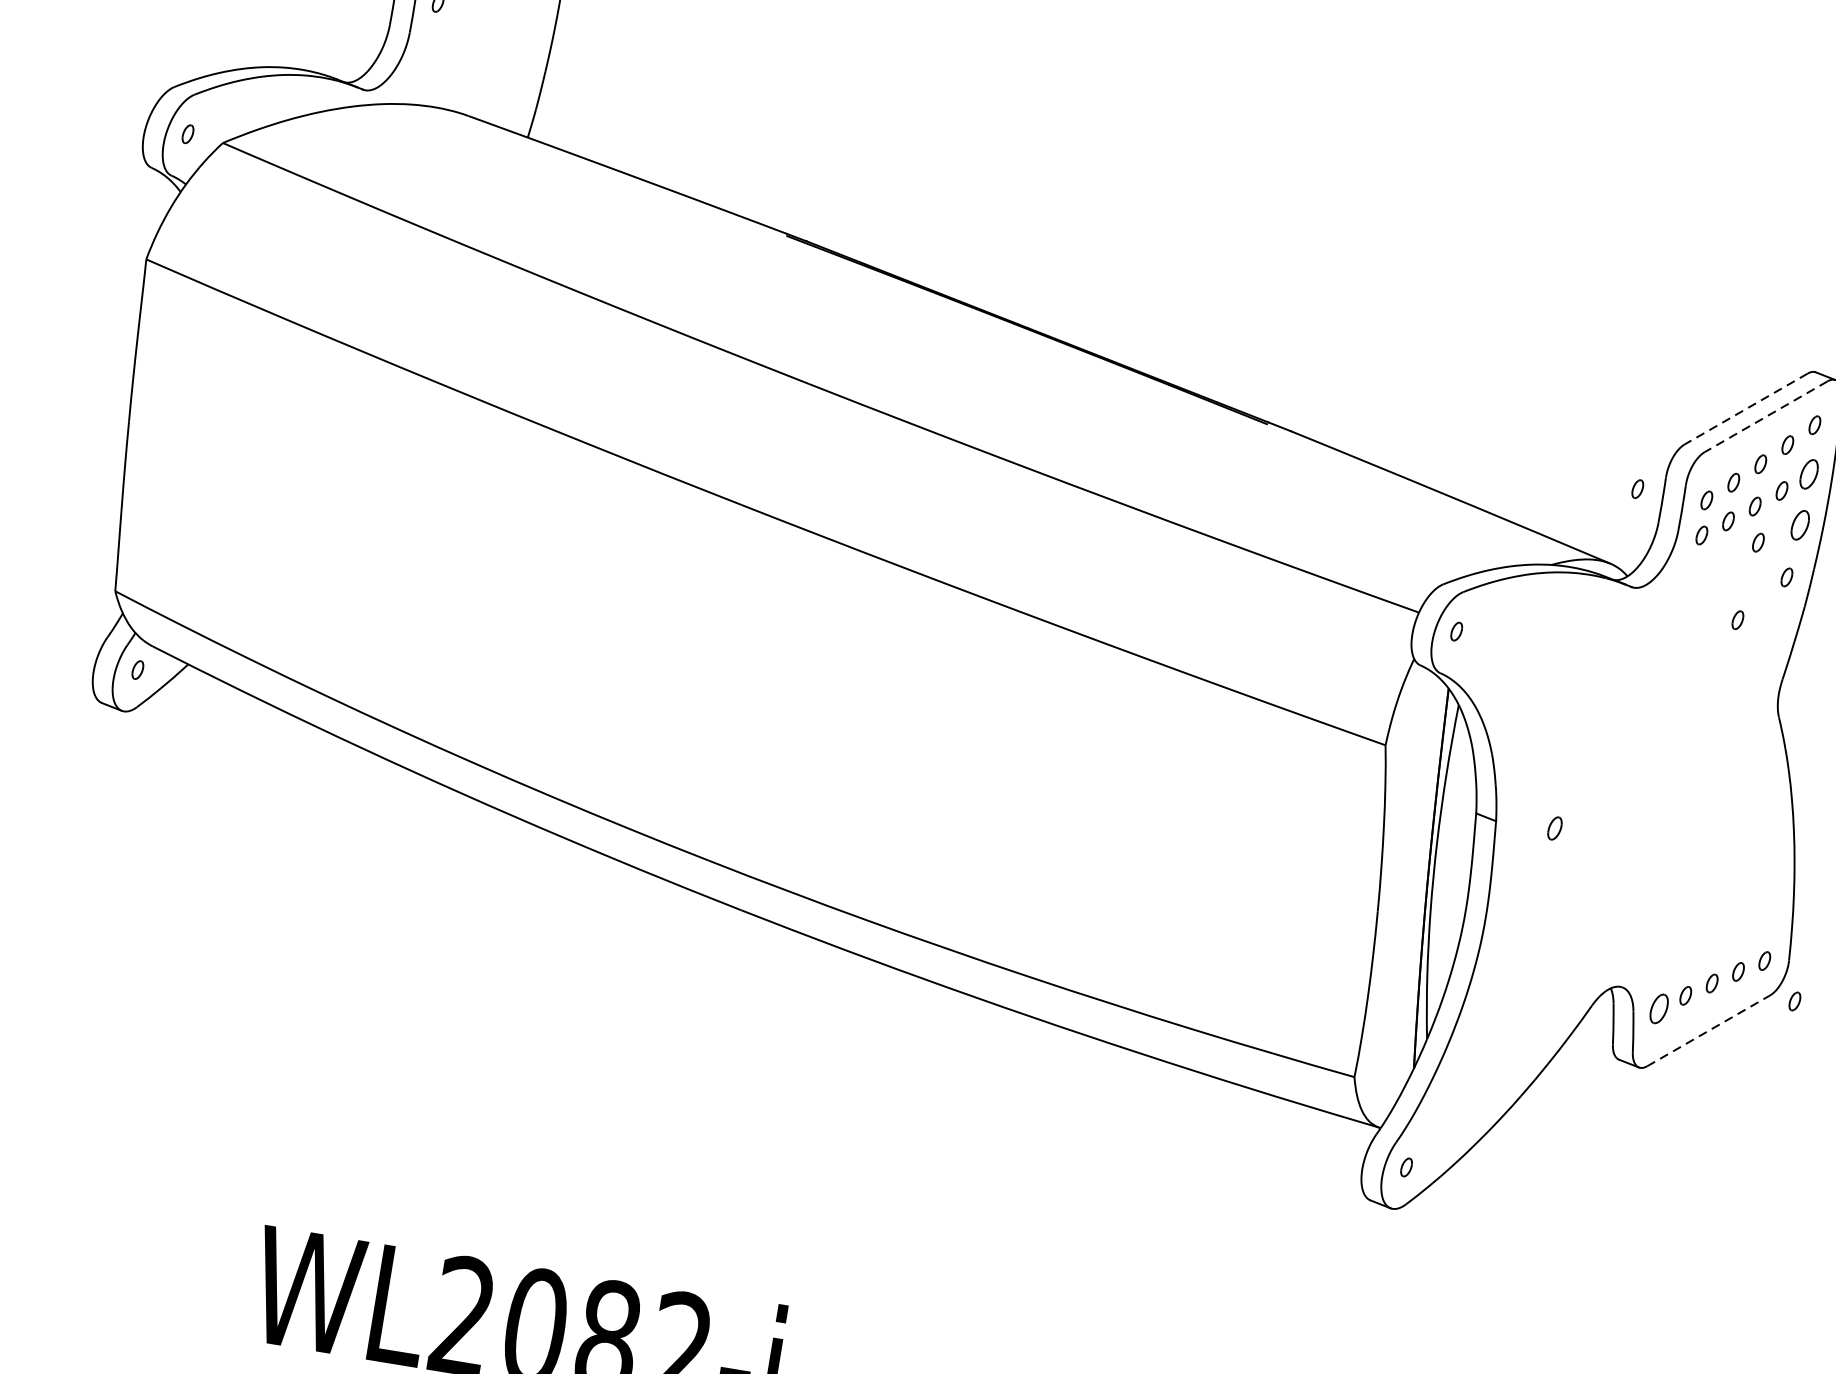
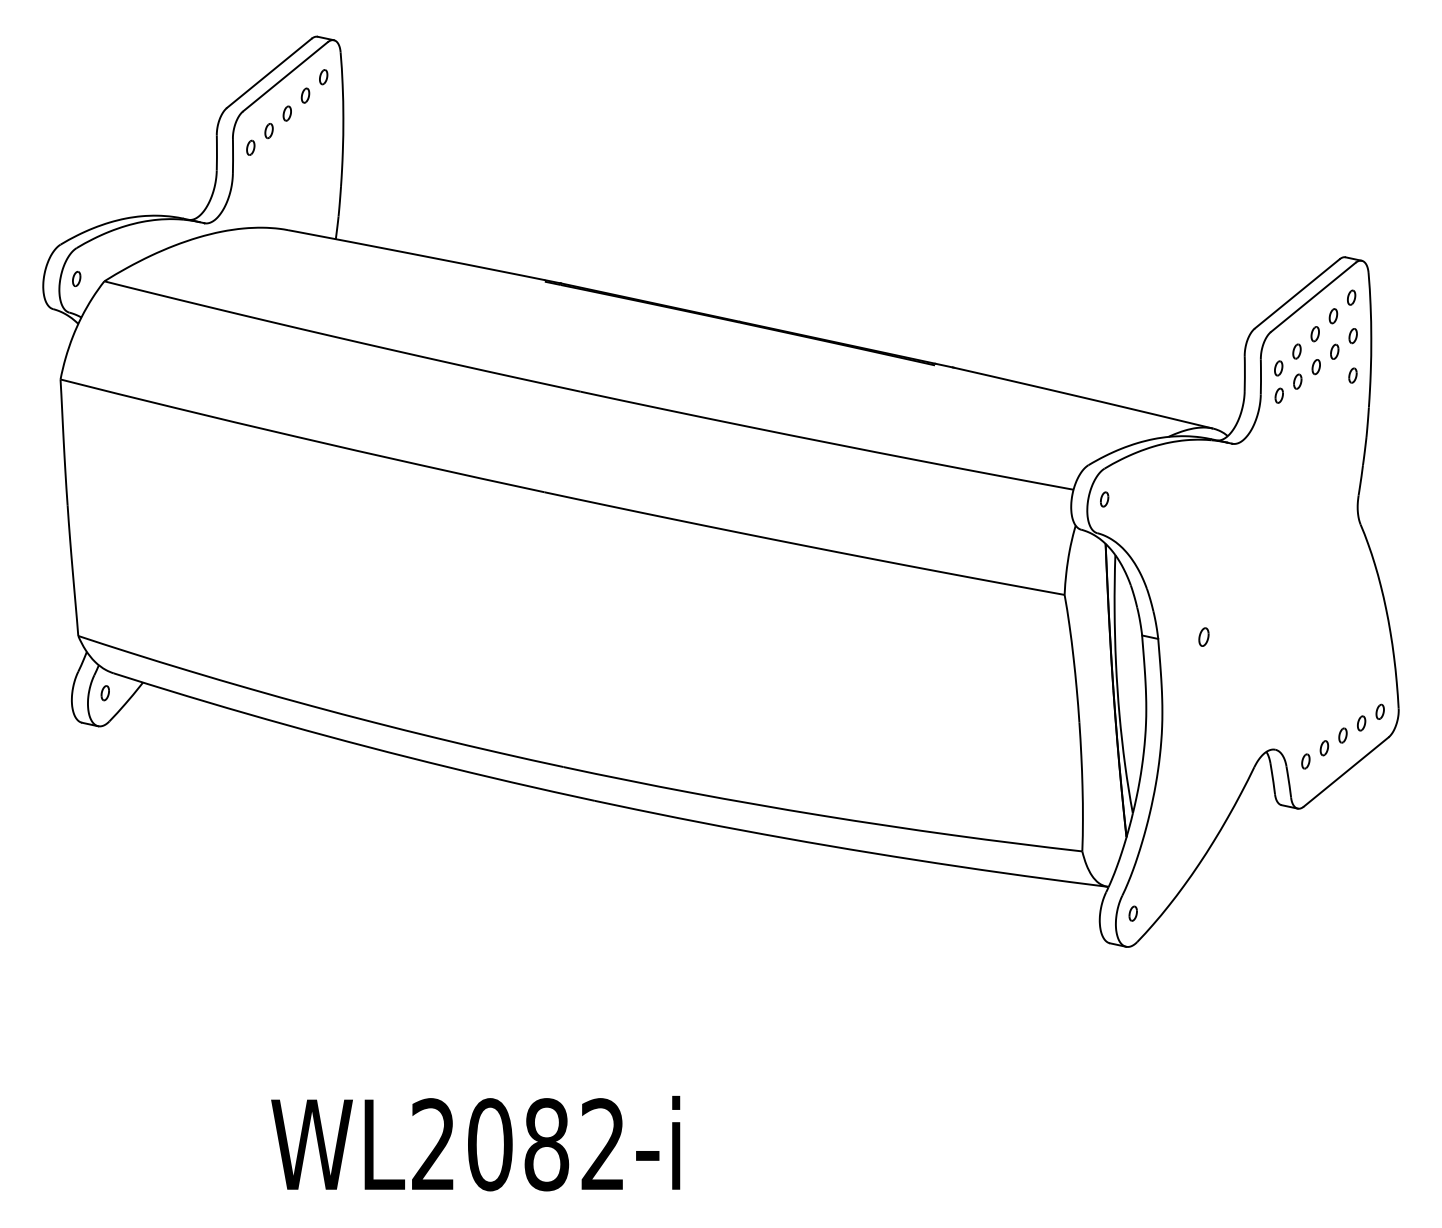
line: (1746, 408) -> (1297, 293), dashed -> solid
line: (1766, 416) -> (1313, 297), dashed -> solid
part: (1807, 475) -> (1352, 336), size x0.62
part: (1637, 489) -> (1224, 368), removed
part: (1799, 524) -> (1352, 375), size x0.62
part: (1757, 542) -> (1322, 394), removed
part: (1785, 577) -> (1348, 417), removed
part: (1736, 619) -> (1316, 455), removed
part: (1794, 1000) -> (1407, 738), removed
part: (1658, 1008) -> (1305, 761), size x0.62
line: (1708, 1031) -> (1346, 772), dashed -> solid

